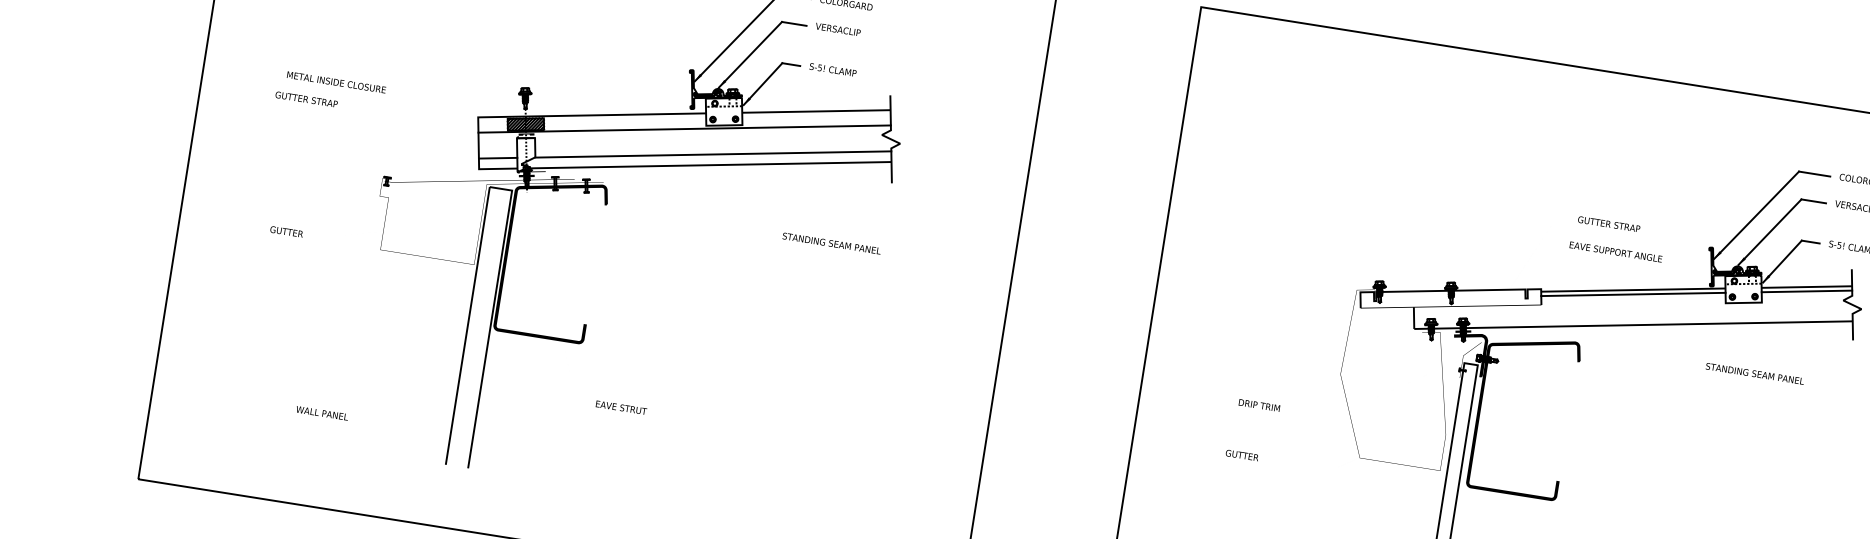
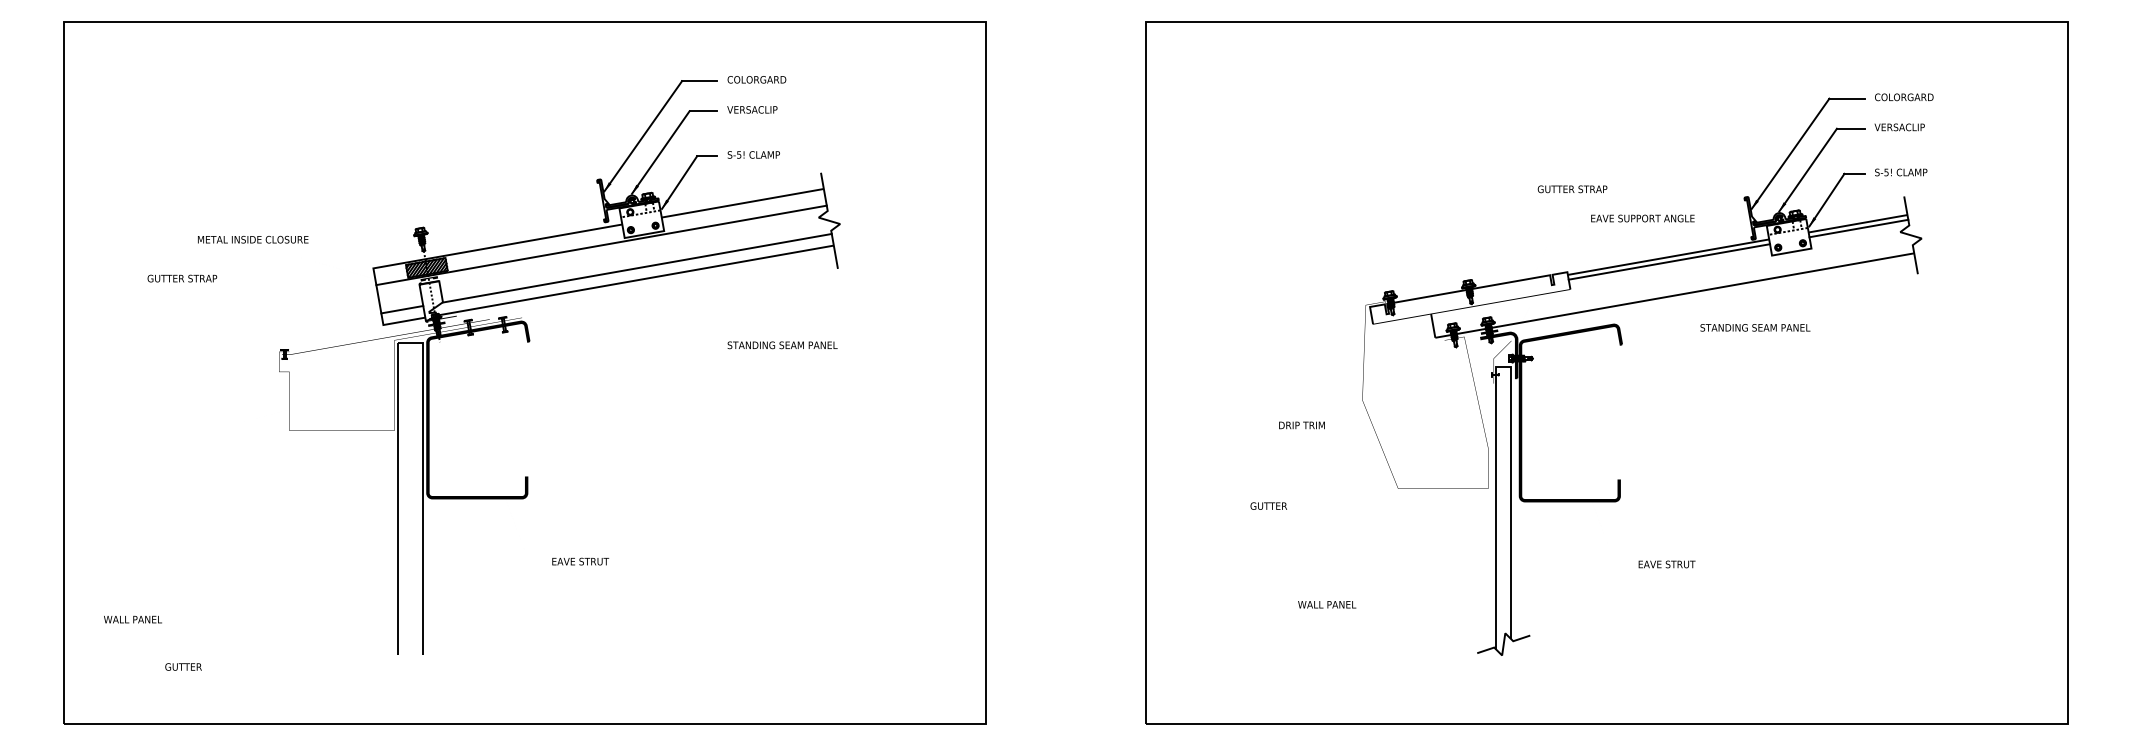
text: (336, 82) -> (253, 239), moved
text: (1609, 224) -> (1572, 189), moved
text: (286, 231) -> (183, 666), moved
text: (1755, 373) -> (1755, 327), moved
text: (1258, 405) -> (1301, 425), moved
text: (321, 413) -> (132, 619), moved

